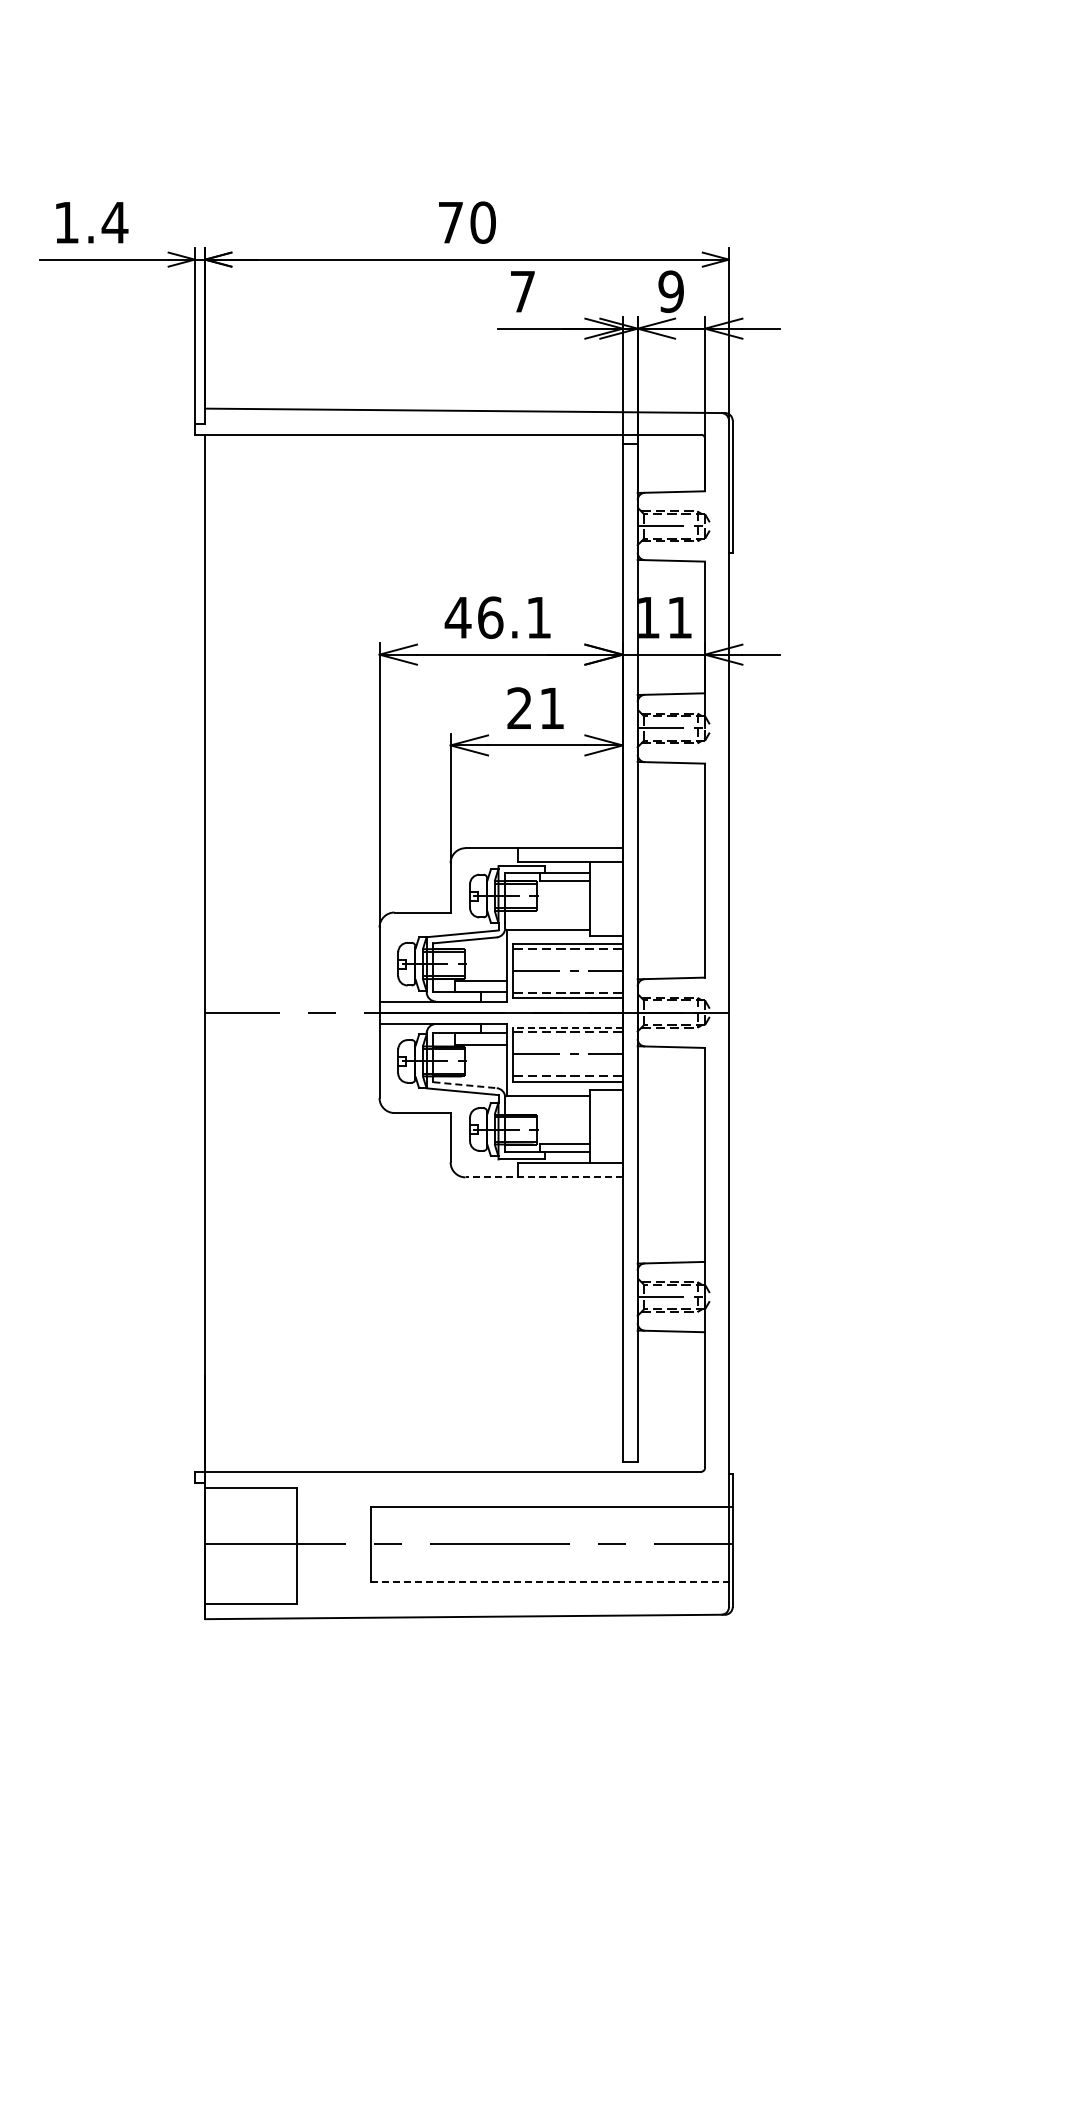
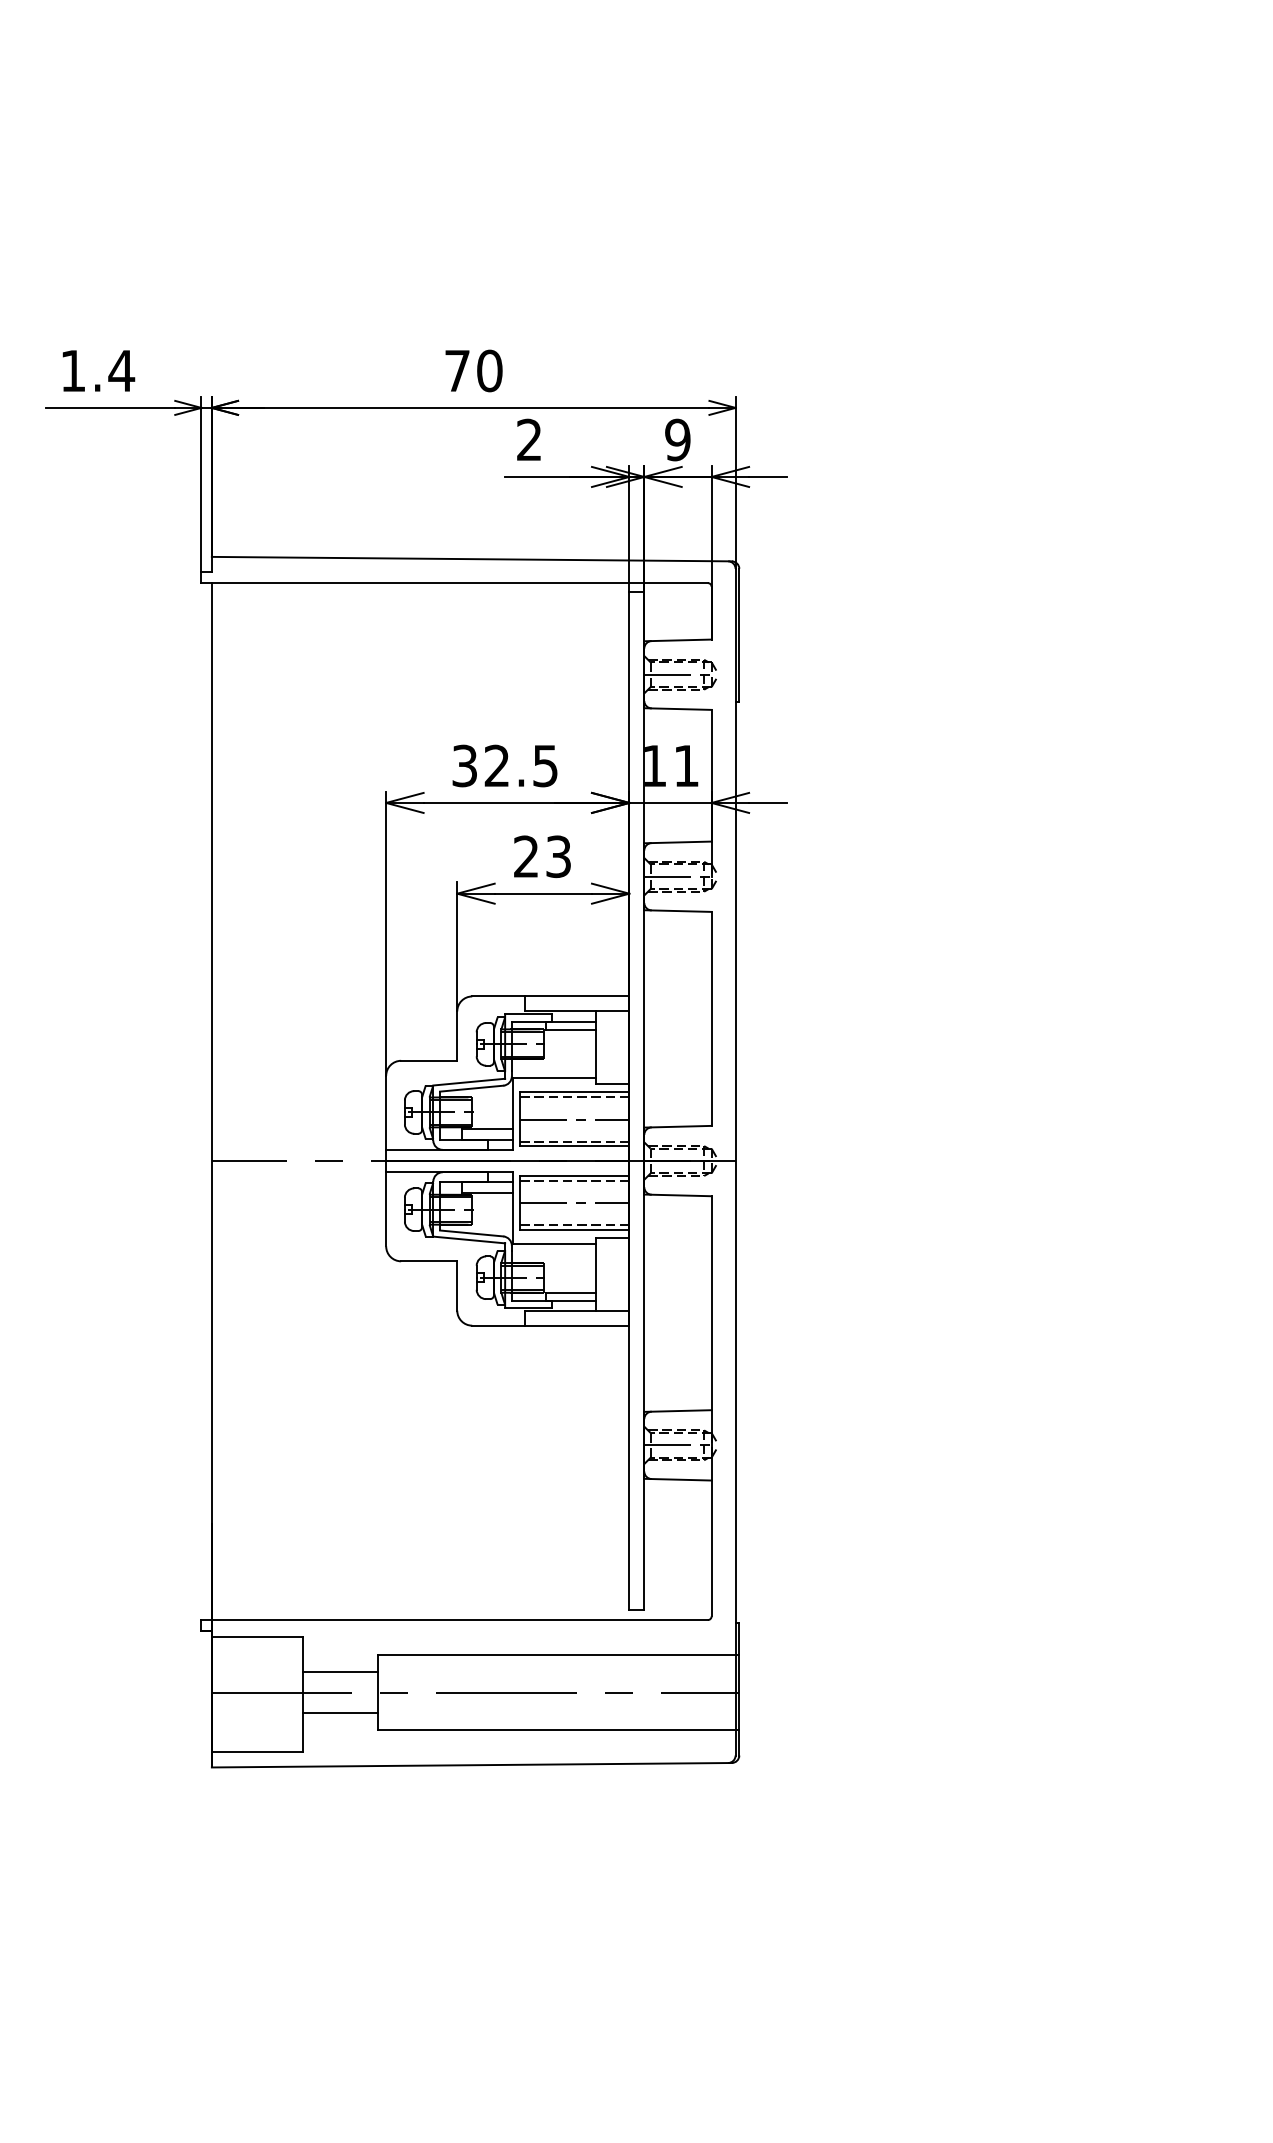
text: (522, 291) -> (529, 439), 7 -> 2
text: (497, 617) -> (504, 765), 46.1 -> 32.5
text: (551, 708) -> (558, 856), 21 -> 23
line: (567, 1028) -> (574, 1176), dashed -> solid
line: (464, 1085) -> (471, 1233), dashed -> solid
line: (543, 1177) -> (550, 1325), dashed -> solid
line: (333, 1524) -> (340, 1672), added
line: (333, 1565) -> (340, 1713), added
line: (551, 1582) -> (558, 1730), dashed -> solid

